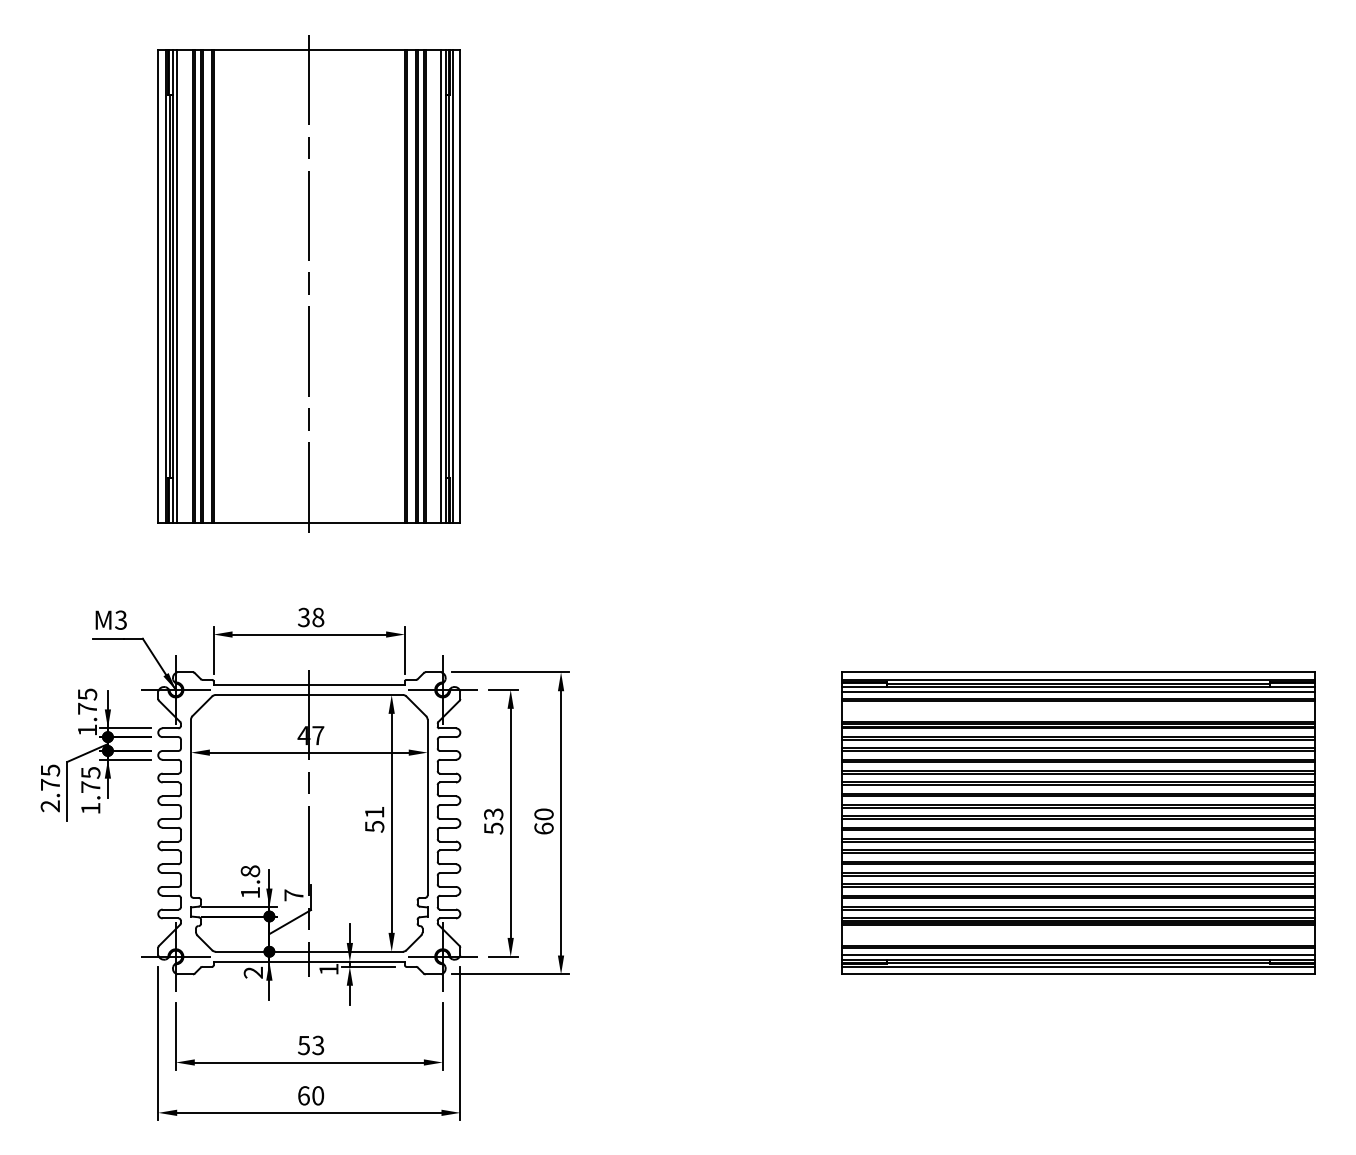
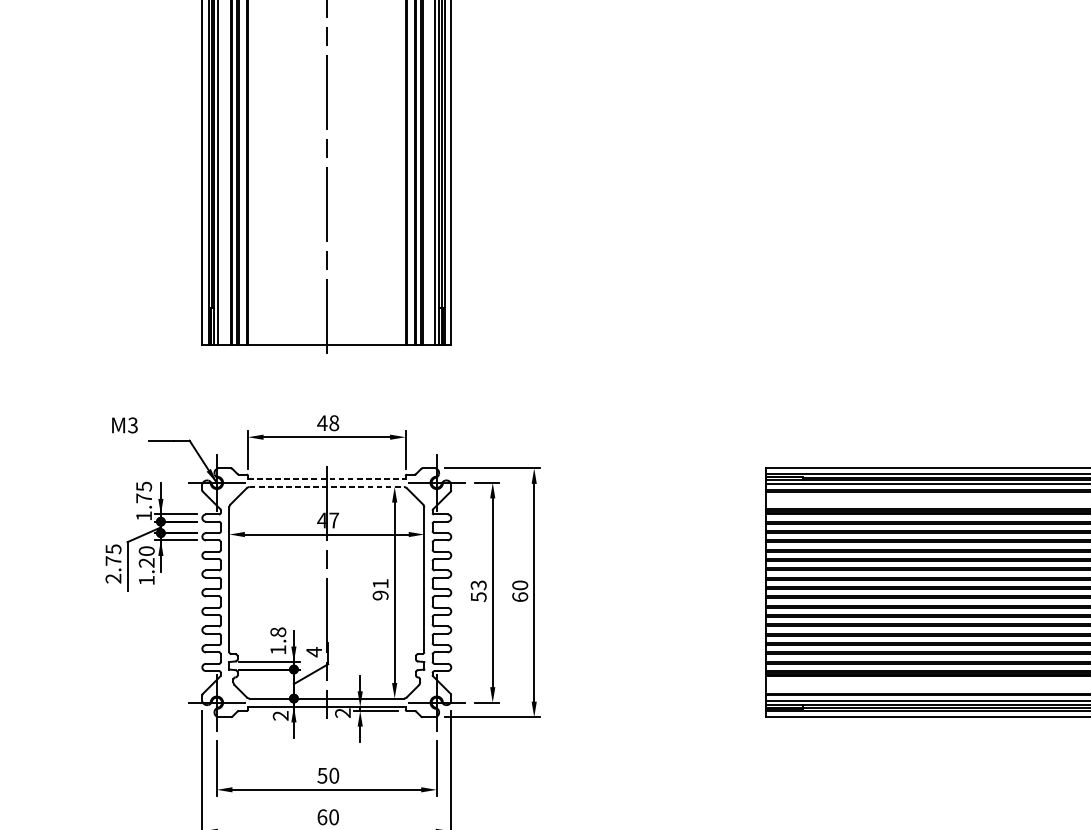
text: (303, 617) -> (322, 423), 38 -> 48
text: (110, 619) -> (124, 424), moved
line: (309, 684) -> (326, 478), solid -> dashed
line: (309, 694) -> (326, 486), solid -> dashed
text: (90, 780) -> (146, 557), 1.75 -> 1.20
text: (374, 826) -> (380, 595), 51 -> 91
text: (293, 895) -> (313, 652), 7 -> 4
text: (328, 969) -> (342, 713), 1 -> 2
text: (318, 1045) -> (334, 775), 53 -> 50

